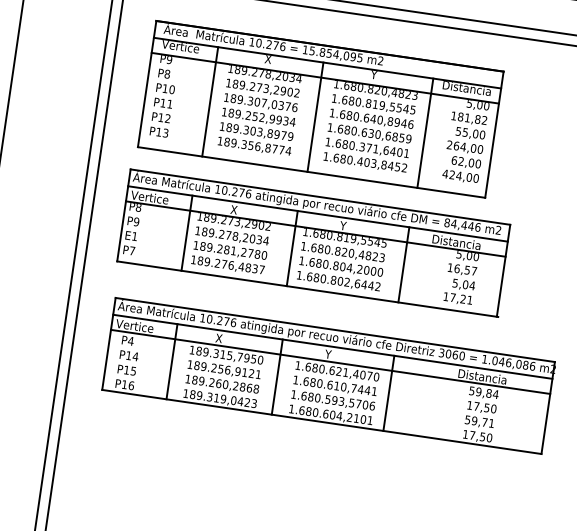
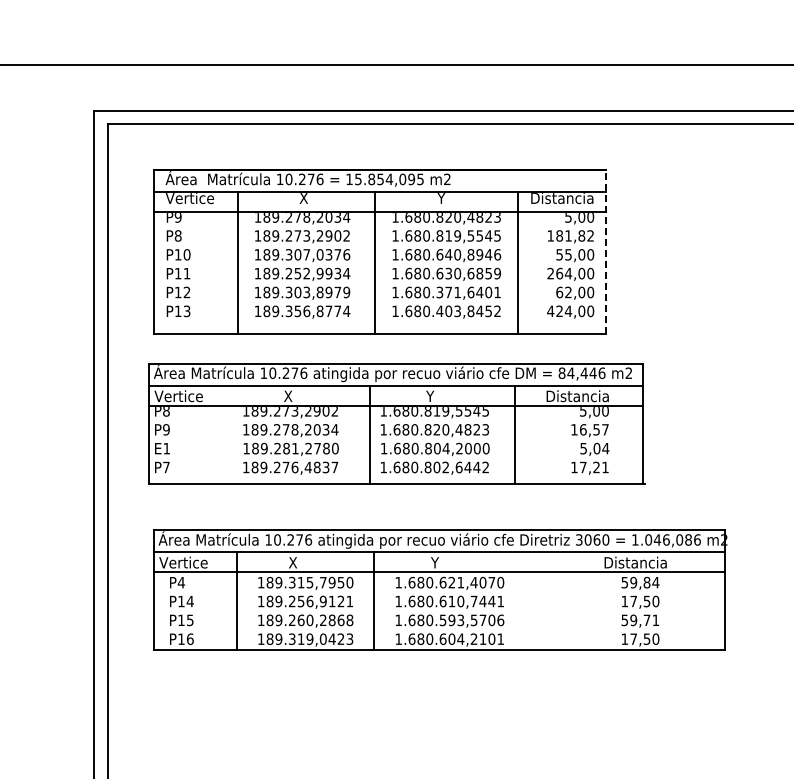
line: (494, 134) -> (605, 251), solid -> dashed
line: (186, 233) -> (232, 434), removed
line: (388, 393) -> (519, 601), removed

